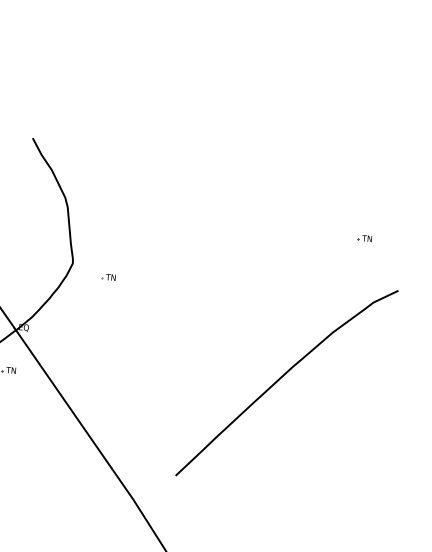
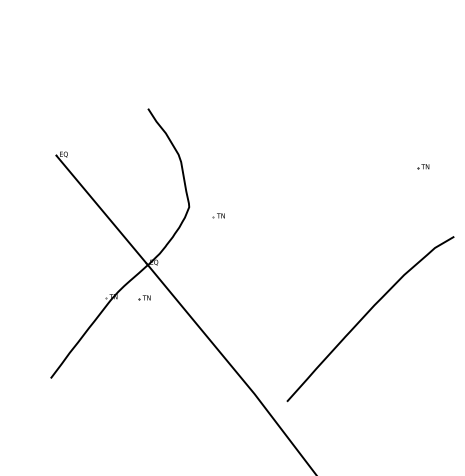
curve: (282, 378) -> (366, 315), moved

